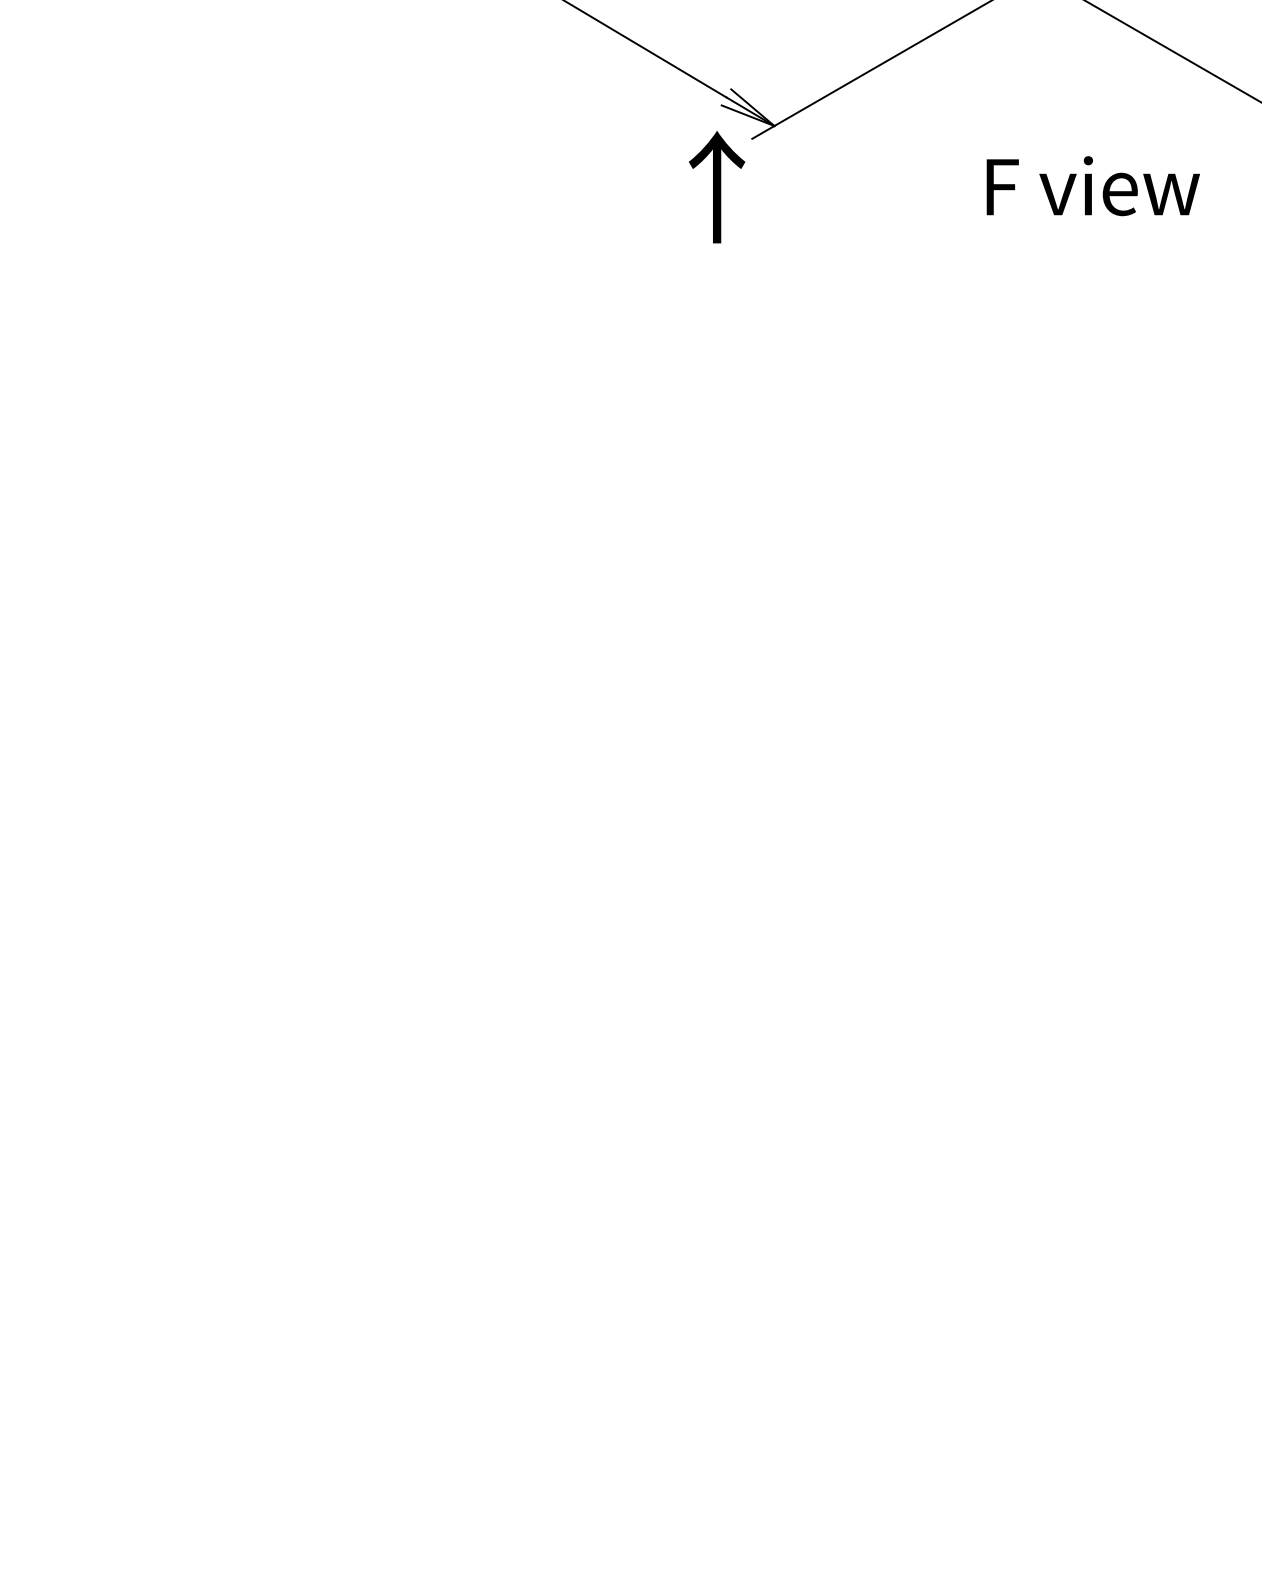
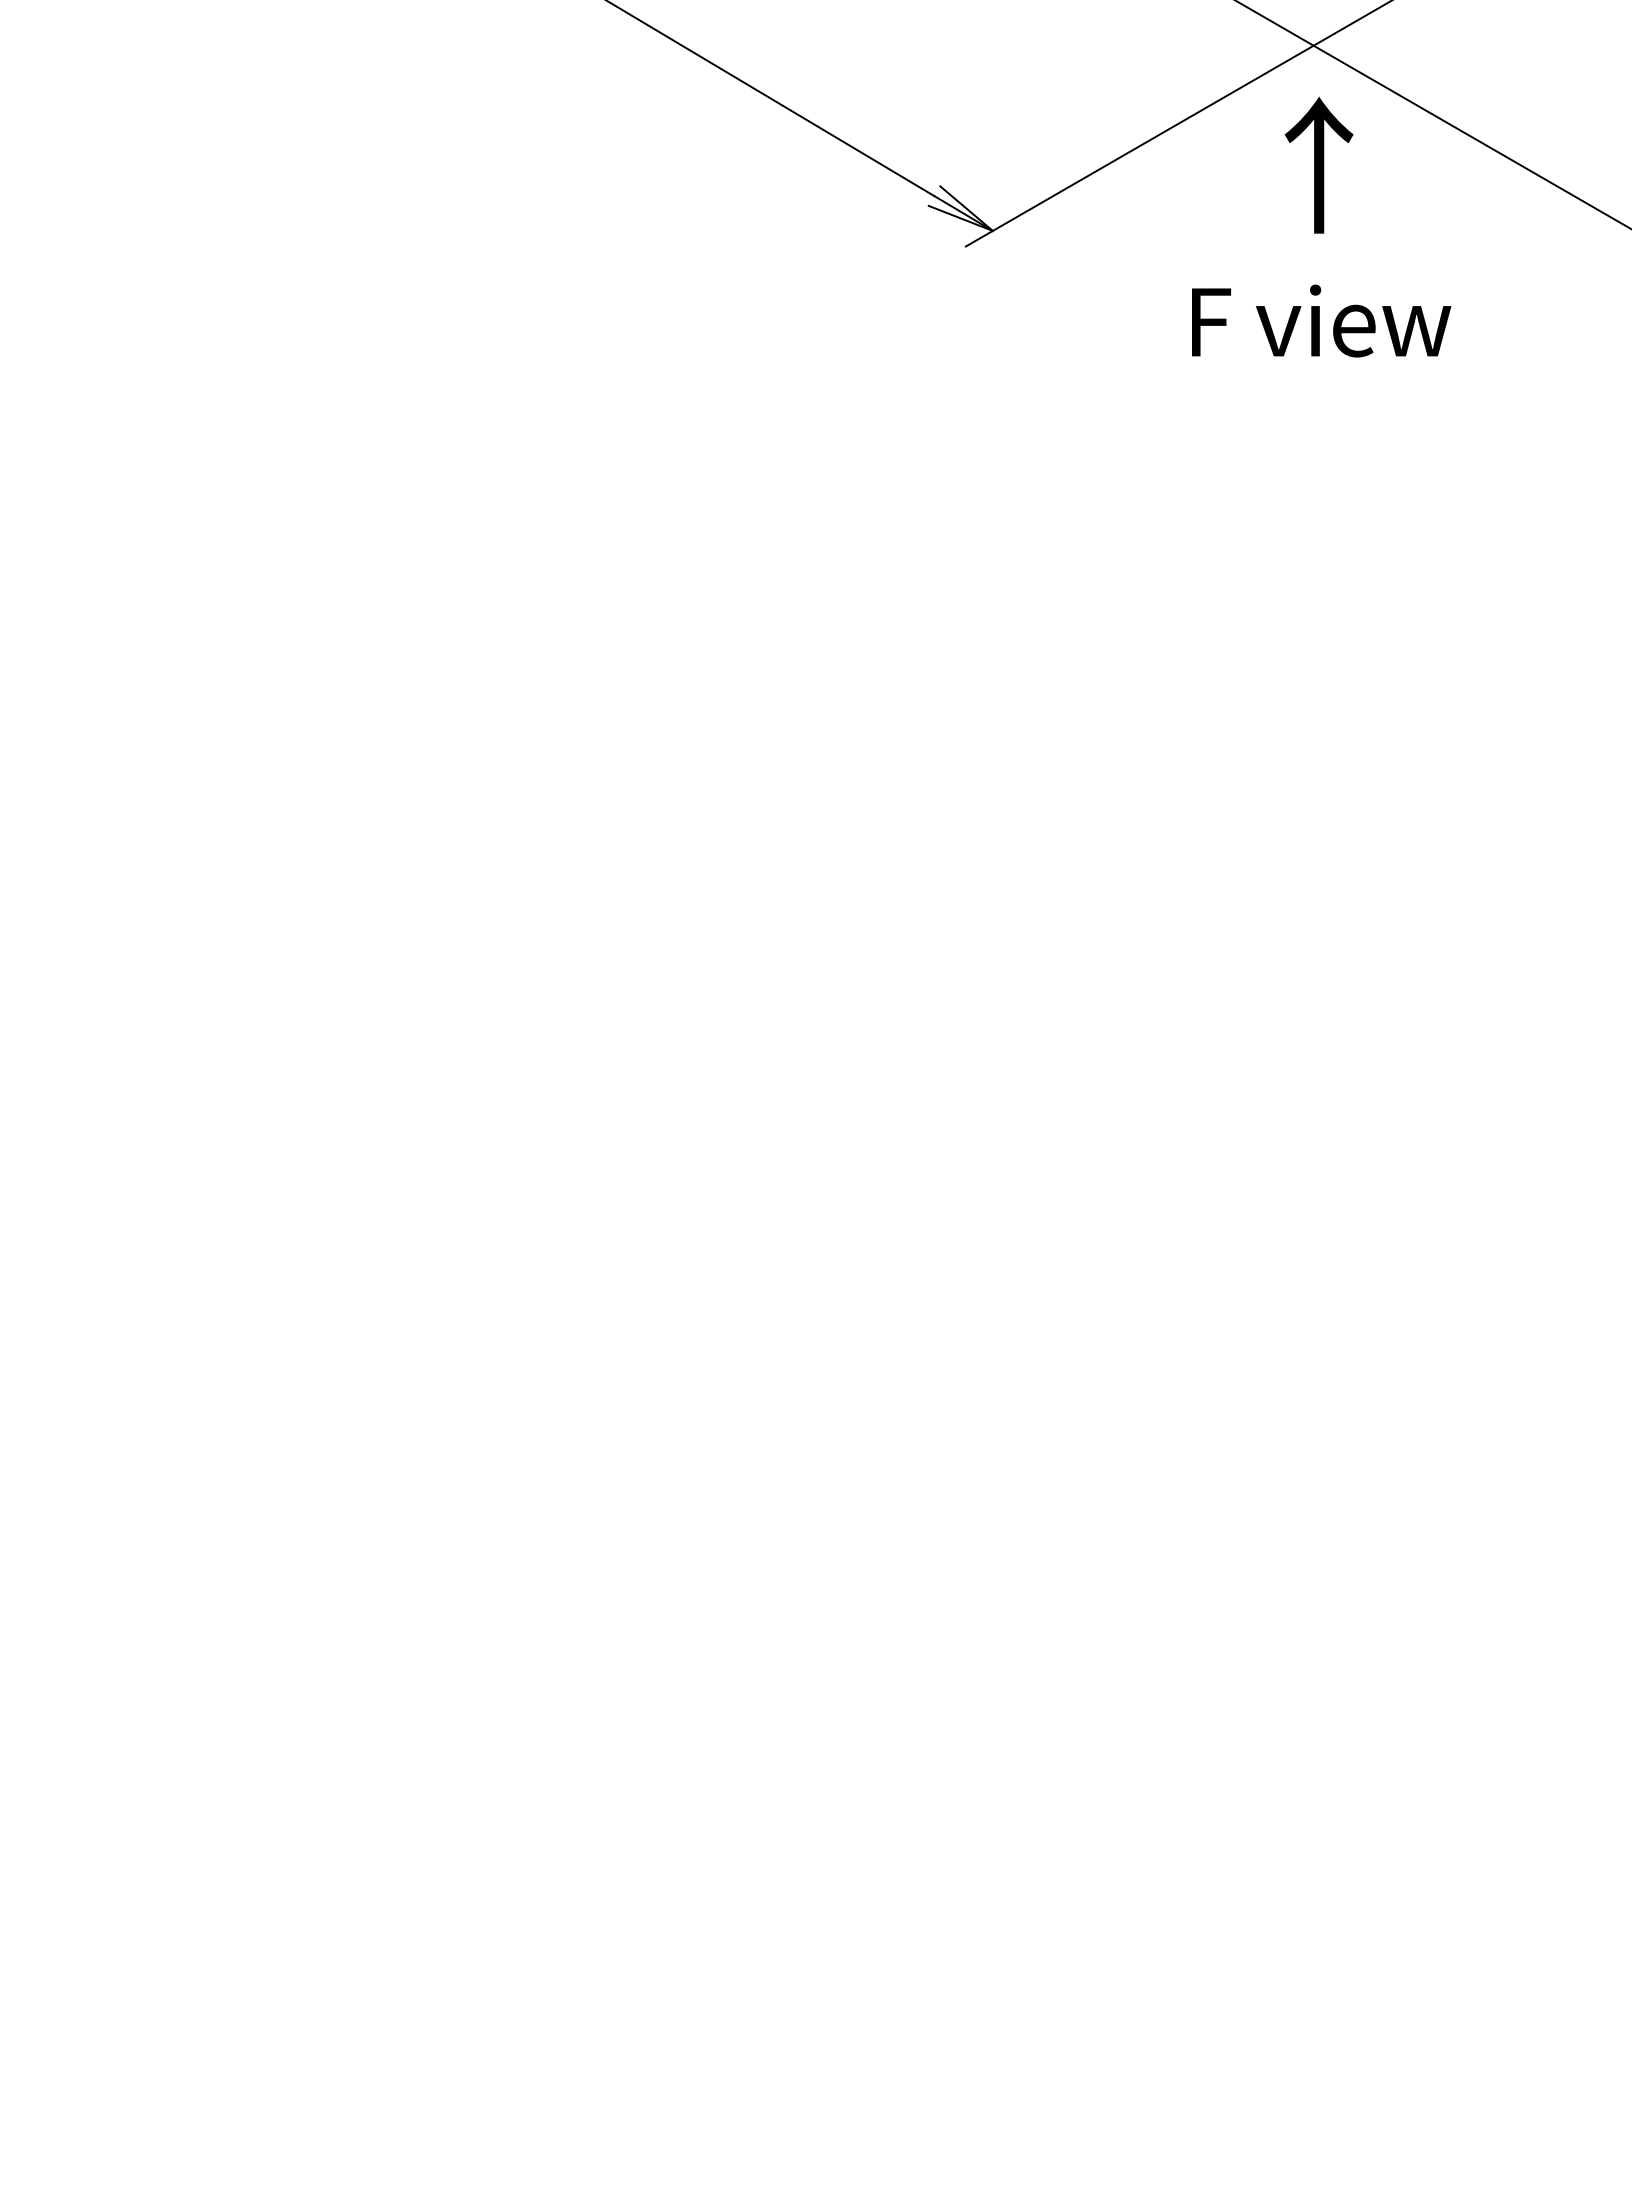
text: (1093, 185) -> (1321, 320), moved
text: (716, 187) -> (1318, 165), moved

